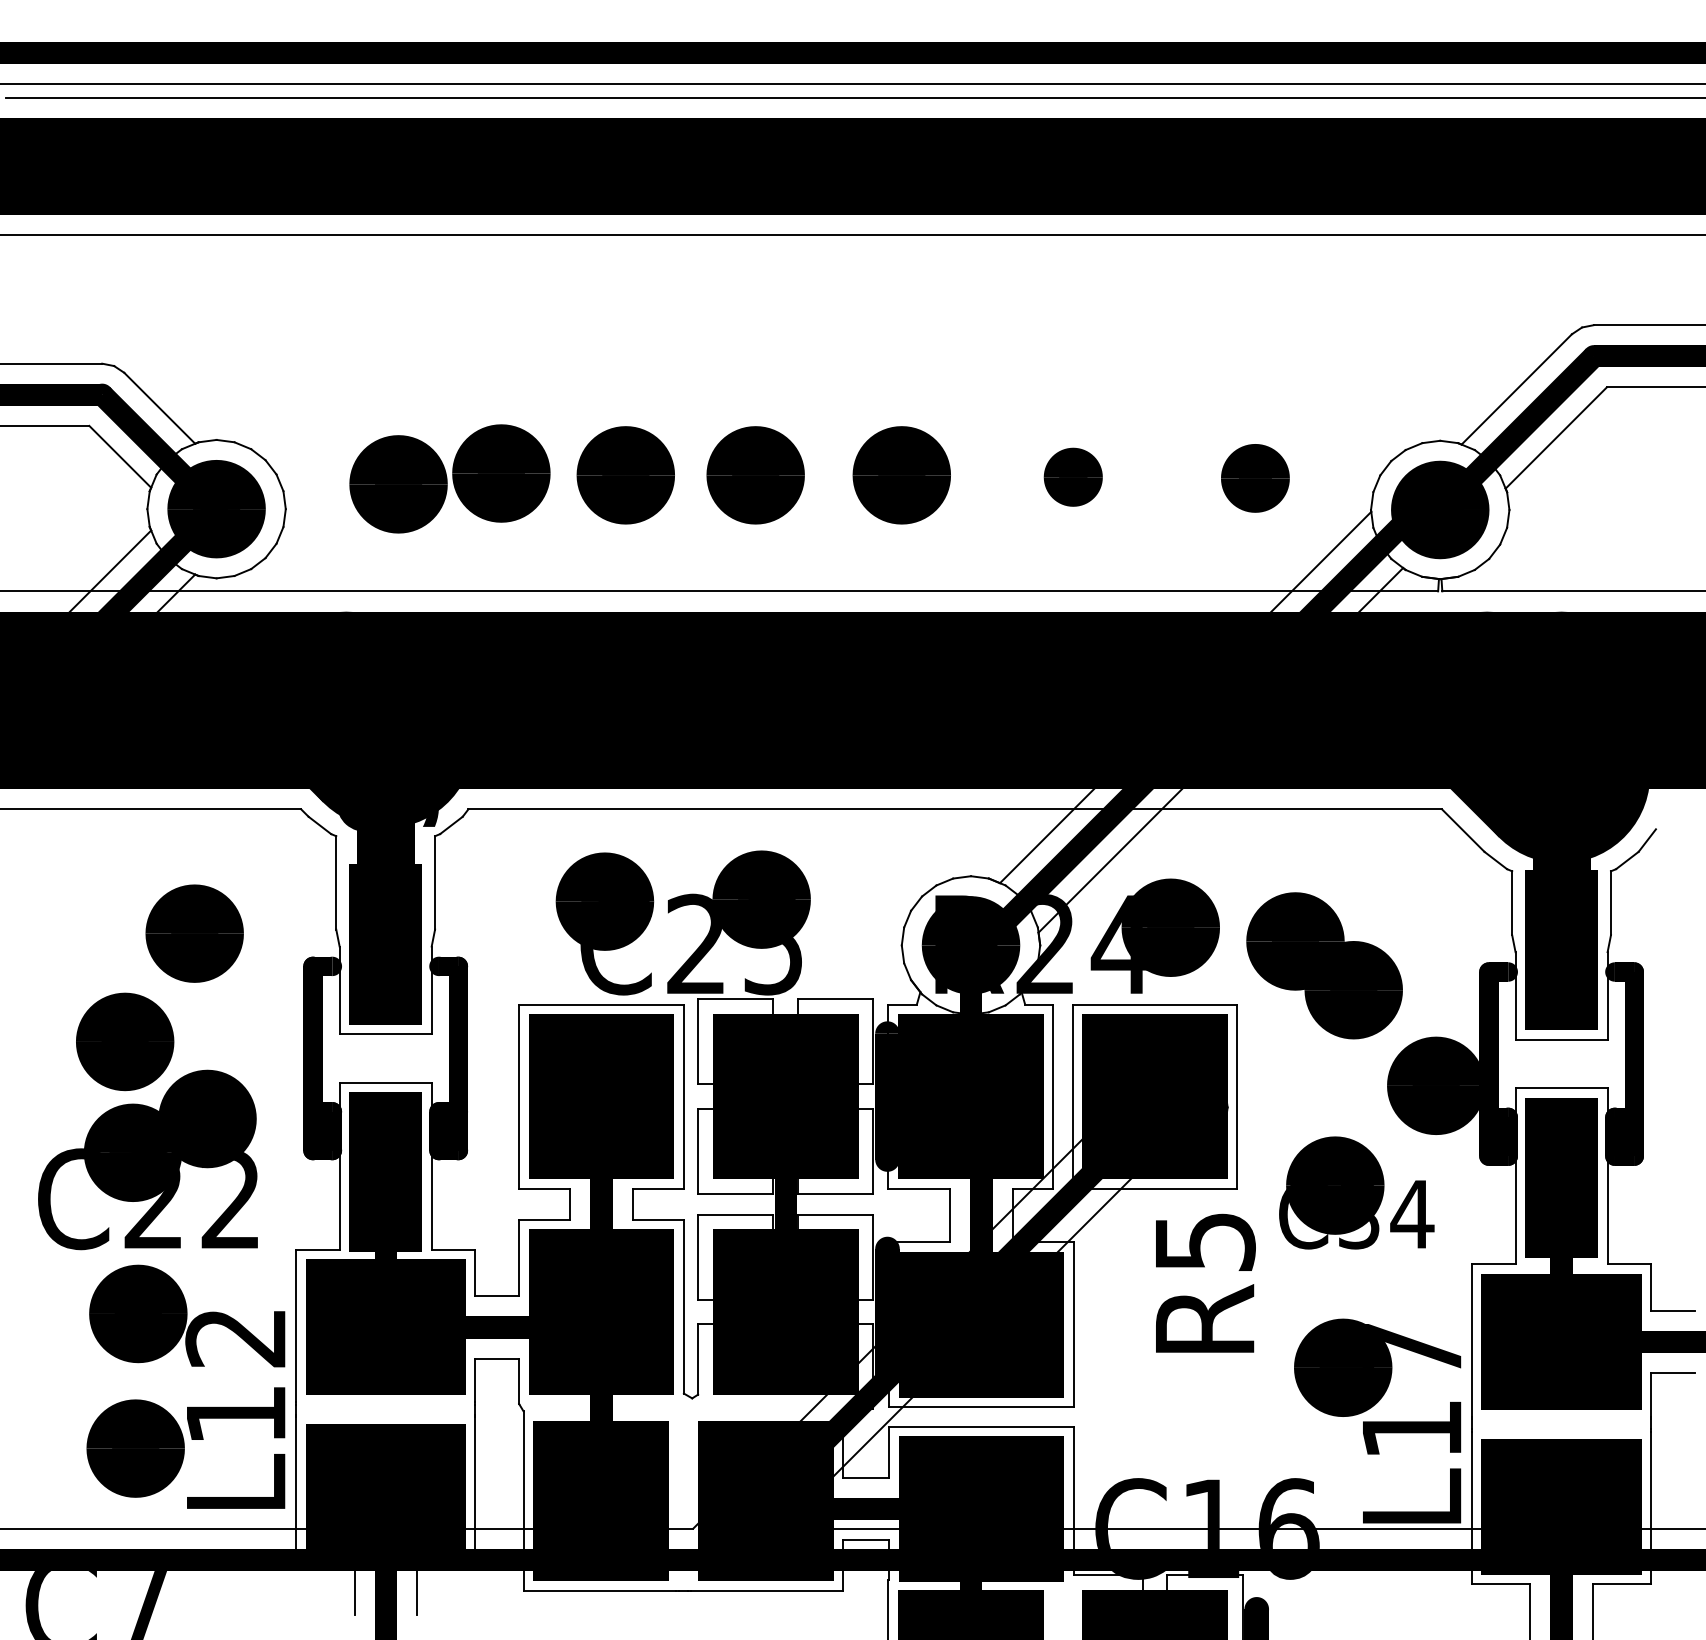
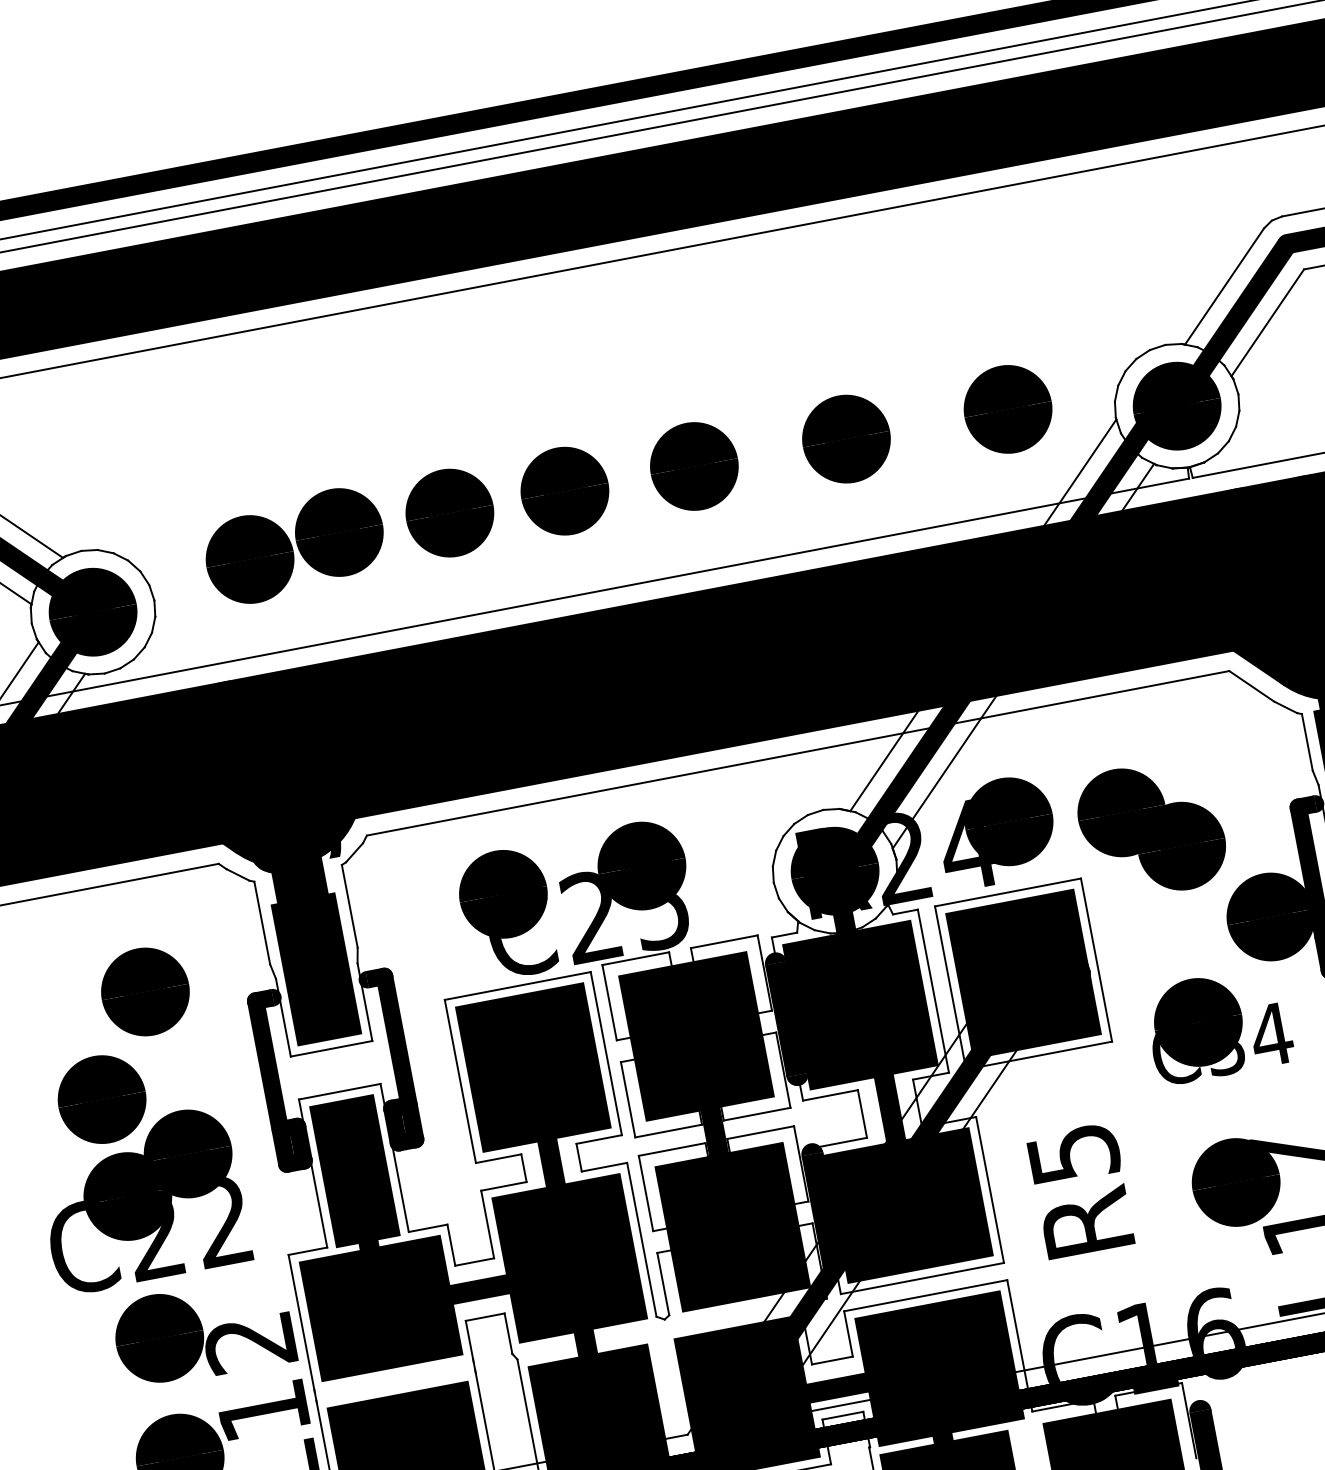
part: (1073, 477) -> (846, 439), size x1.67
part: (1255, 478) -> (1008, 409), size x1.43
text: (1205, 1282) -> (1080, 1189), moved

